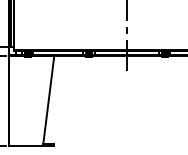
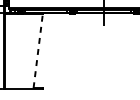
line: (48, 99) -> (37, 50), solid -> dashed

